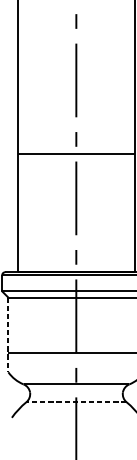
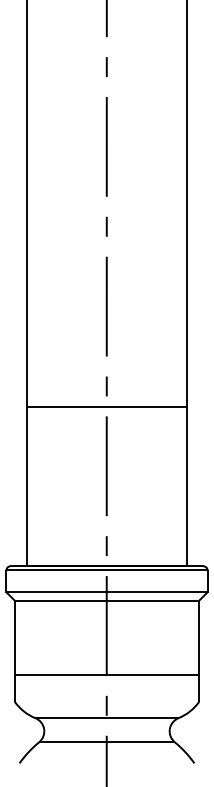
line: (8, 335) -> (14, 651), dashed -> solid
line: (76, 402) -> (106, 742), dashed -> solid

